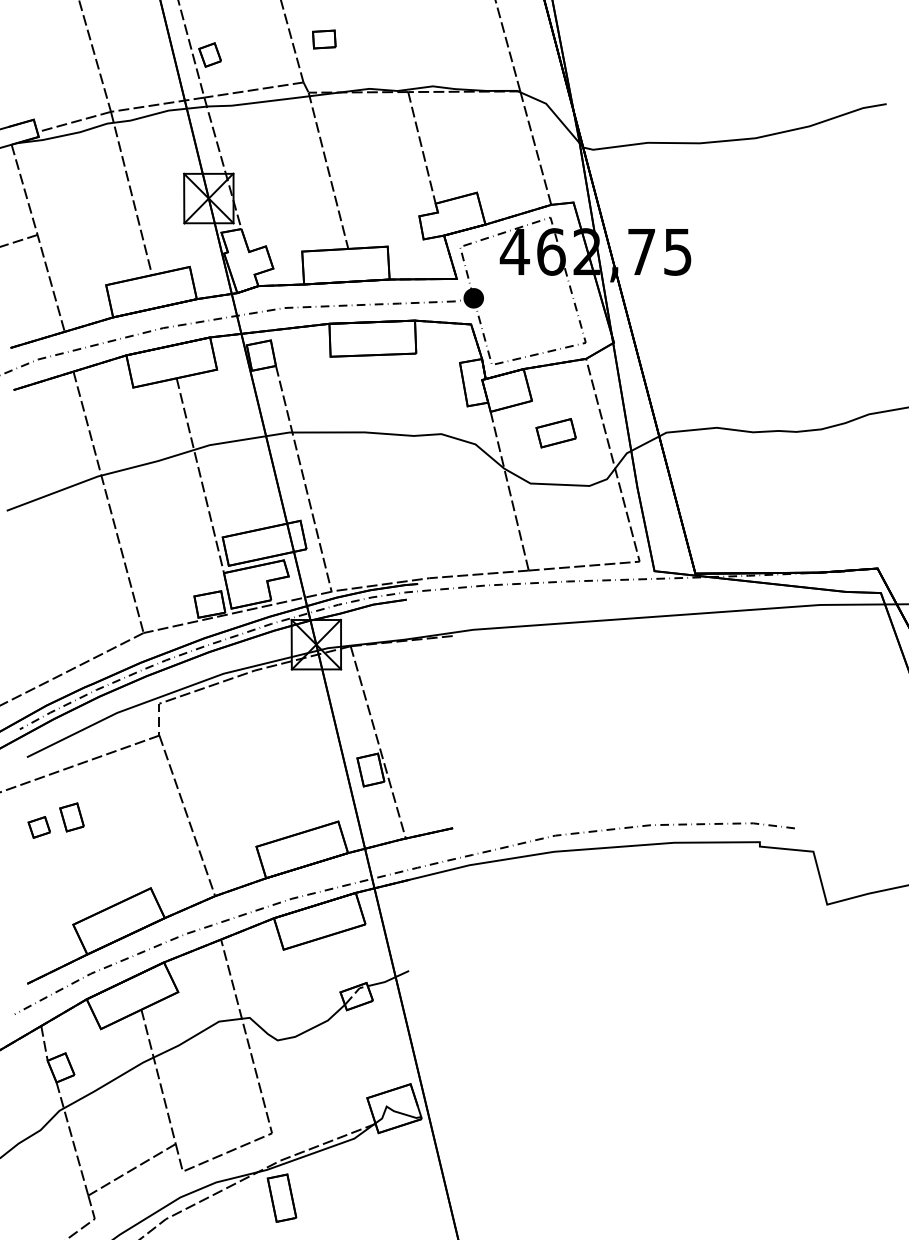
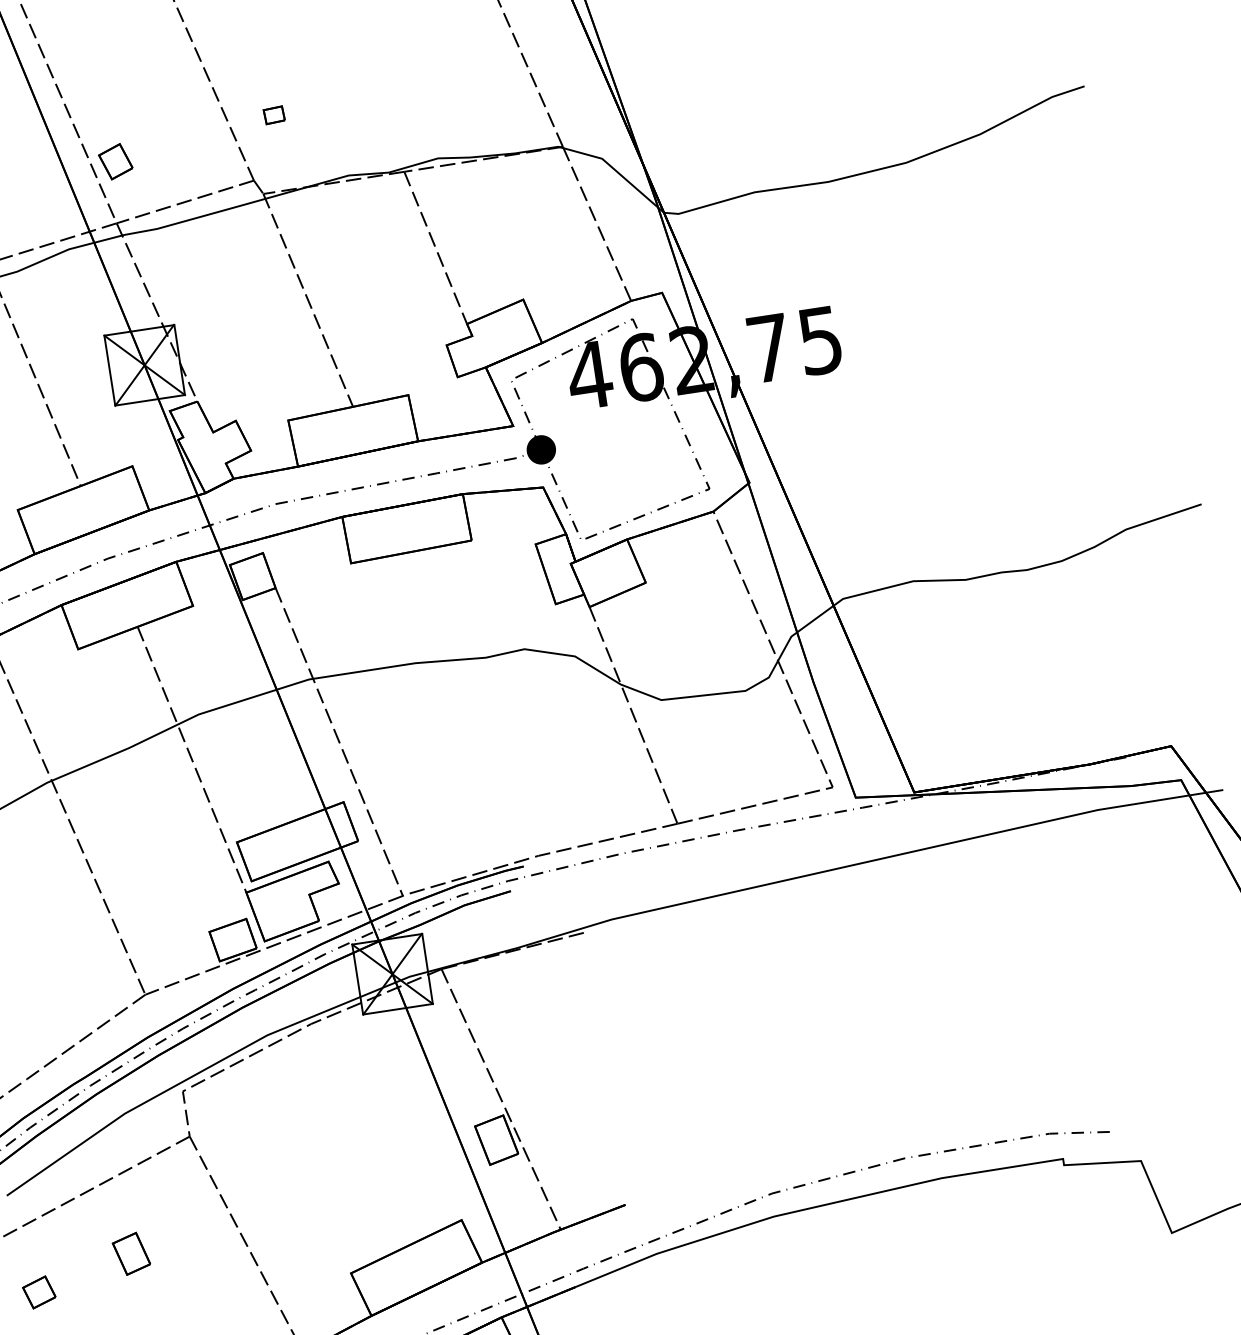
part: (324, 39) -> (274, 115), size x0.6
part: (555, 433) -> (686, 623), removed
part: (71, 817) -> (130, 1254), moved

